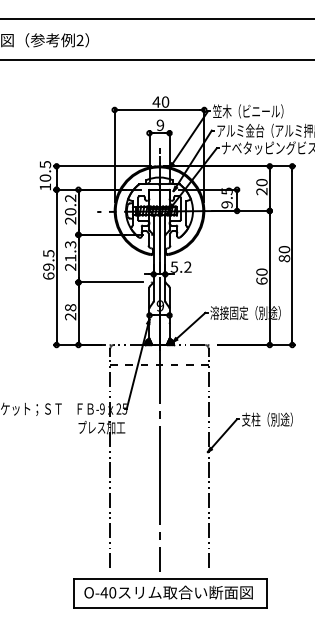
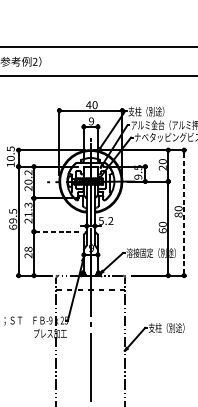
text: (248, 111) -> (153, 111), 笠木（ビニール） -> 支柱（別途）
line: (292, 255) -> (184, 212), solid -> dashed
line: (108, 282) -> (55, 231), solid -> dashed

